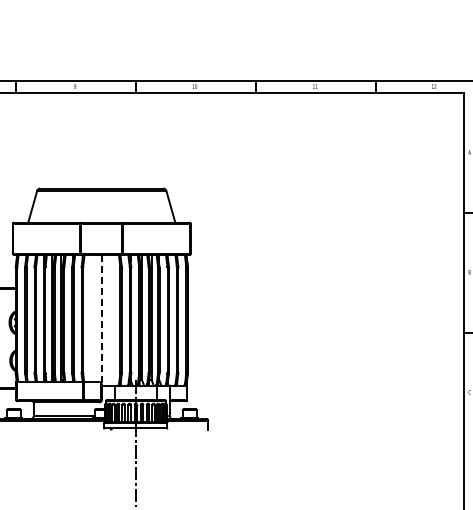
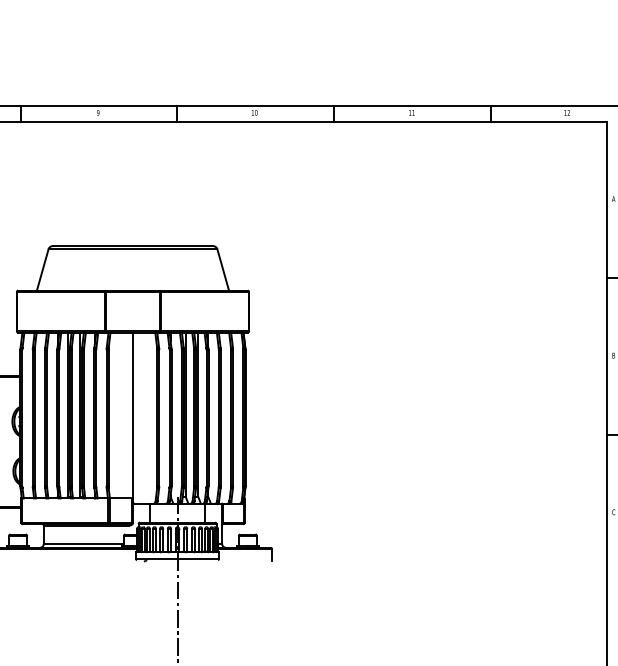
line: (101, 319) -> (132, 417), dashed -> solid

